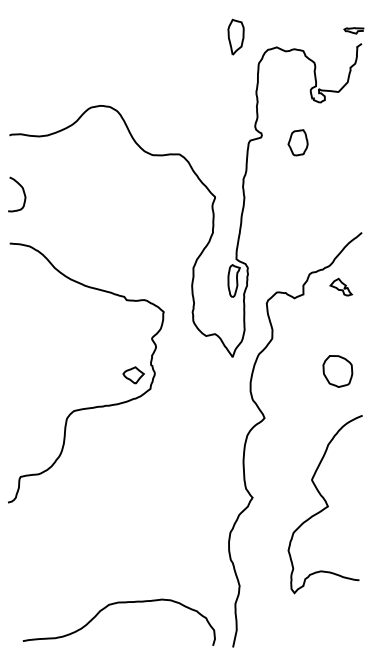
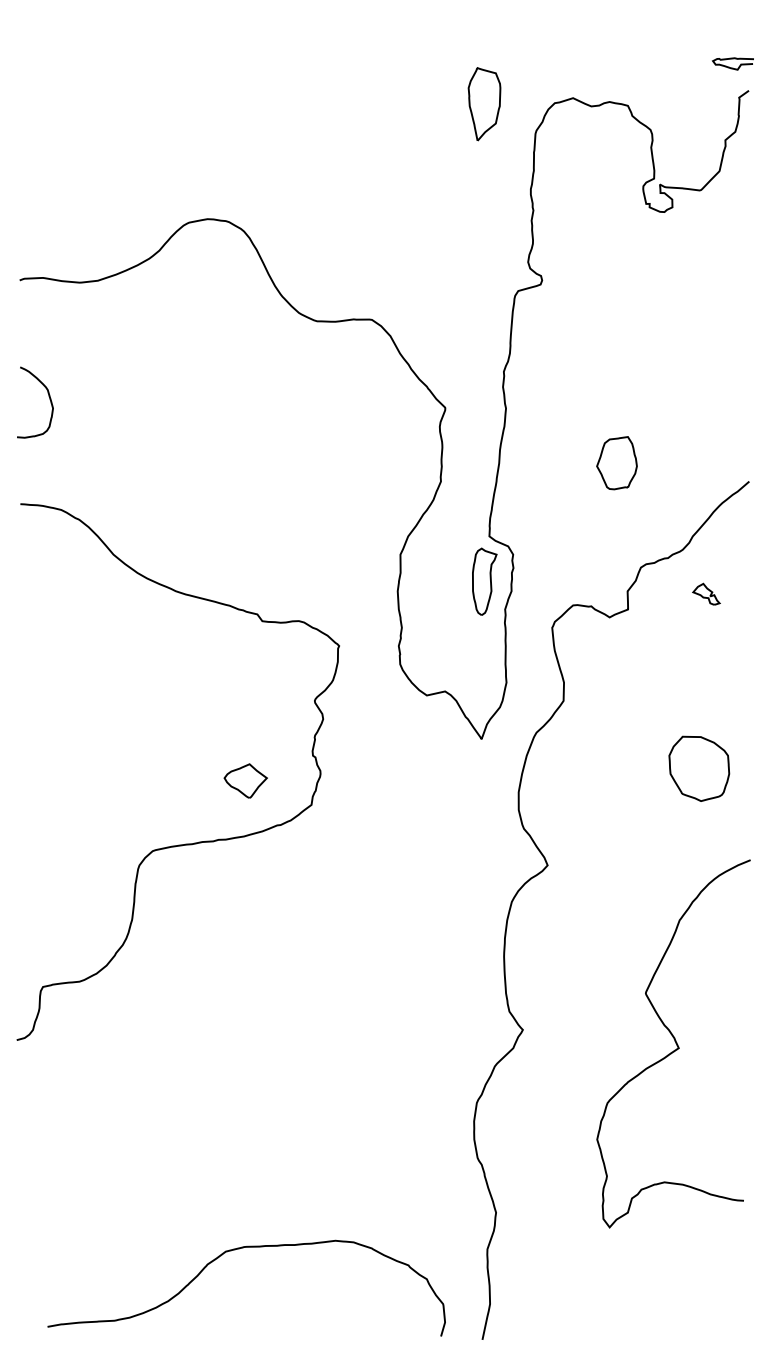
part: (235, 36) -> (483, 102), moved
part: (297, 142) -> (615, 462), moved
part: (341, 286) -> (706, 592), size x0.6
part: (133, 375) -> (245, 781), moved

